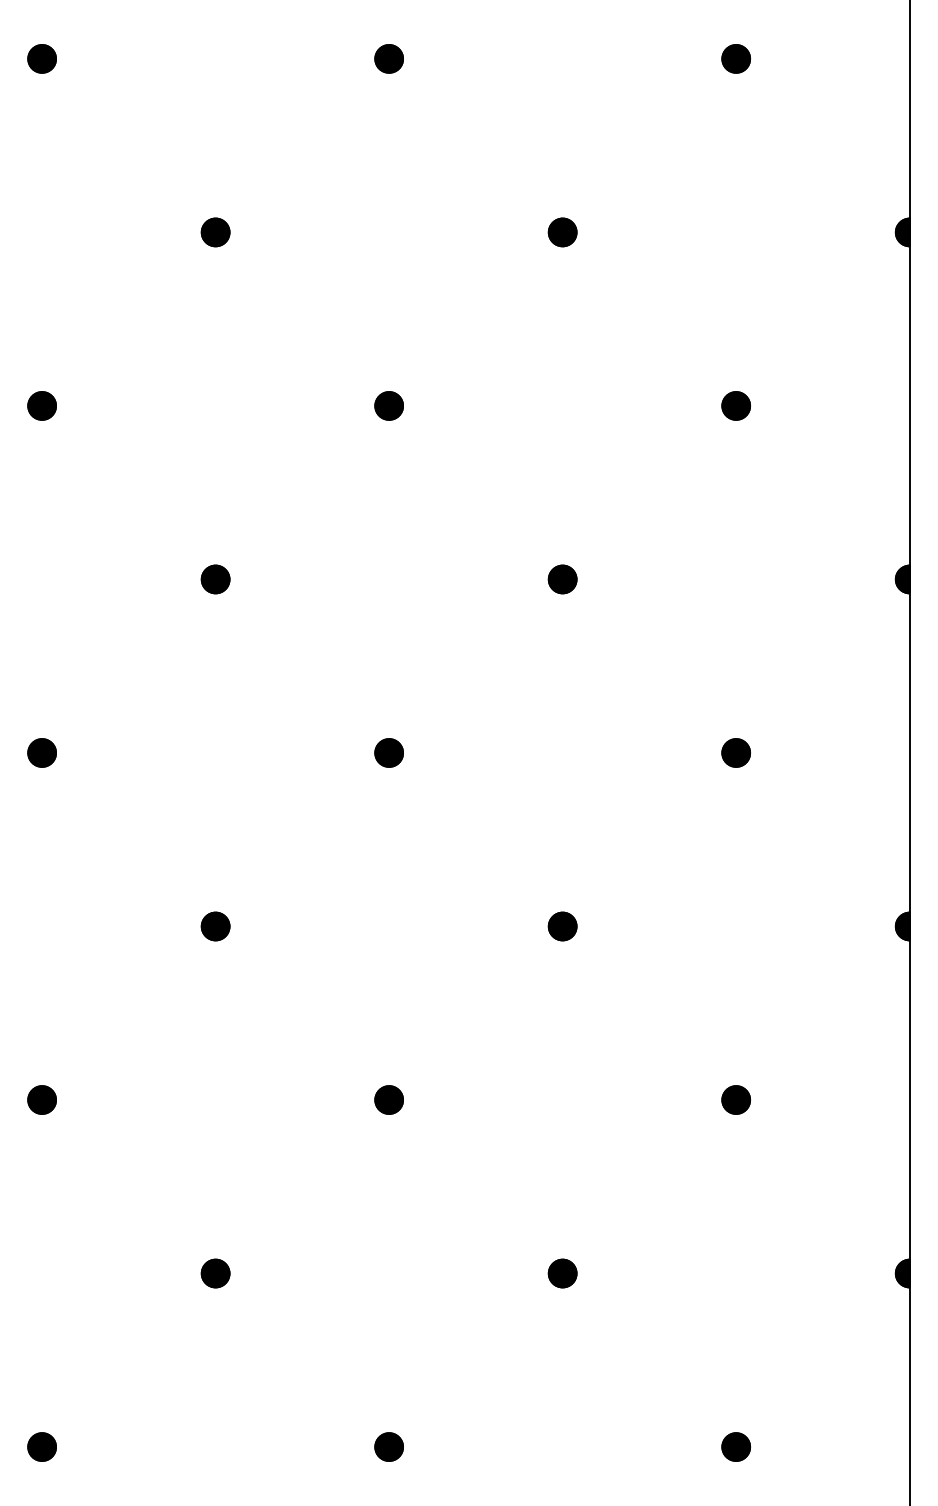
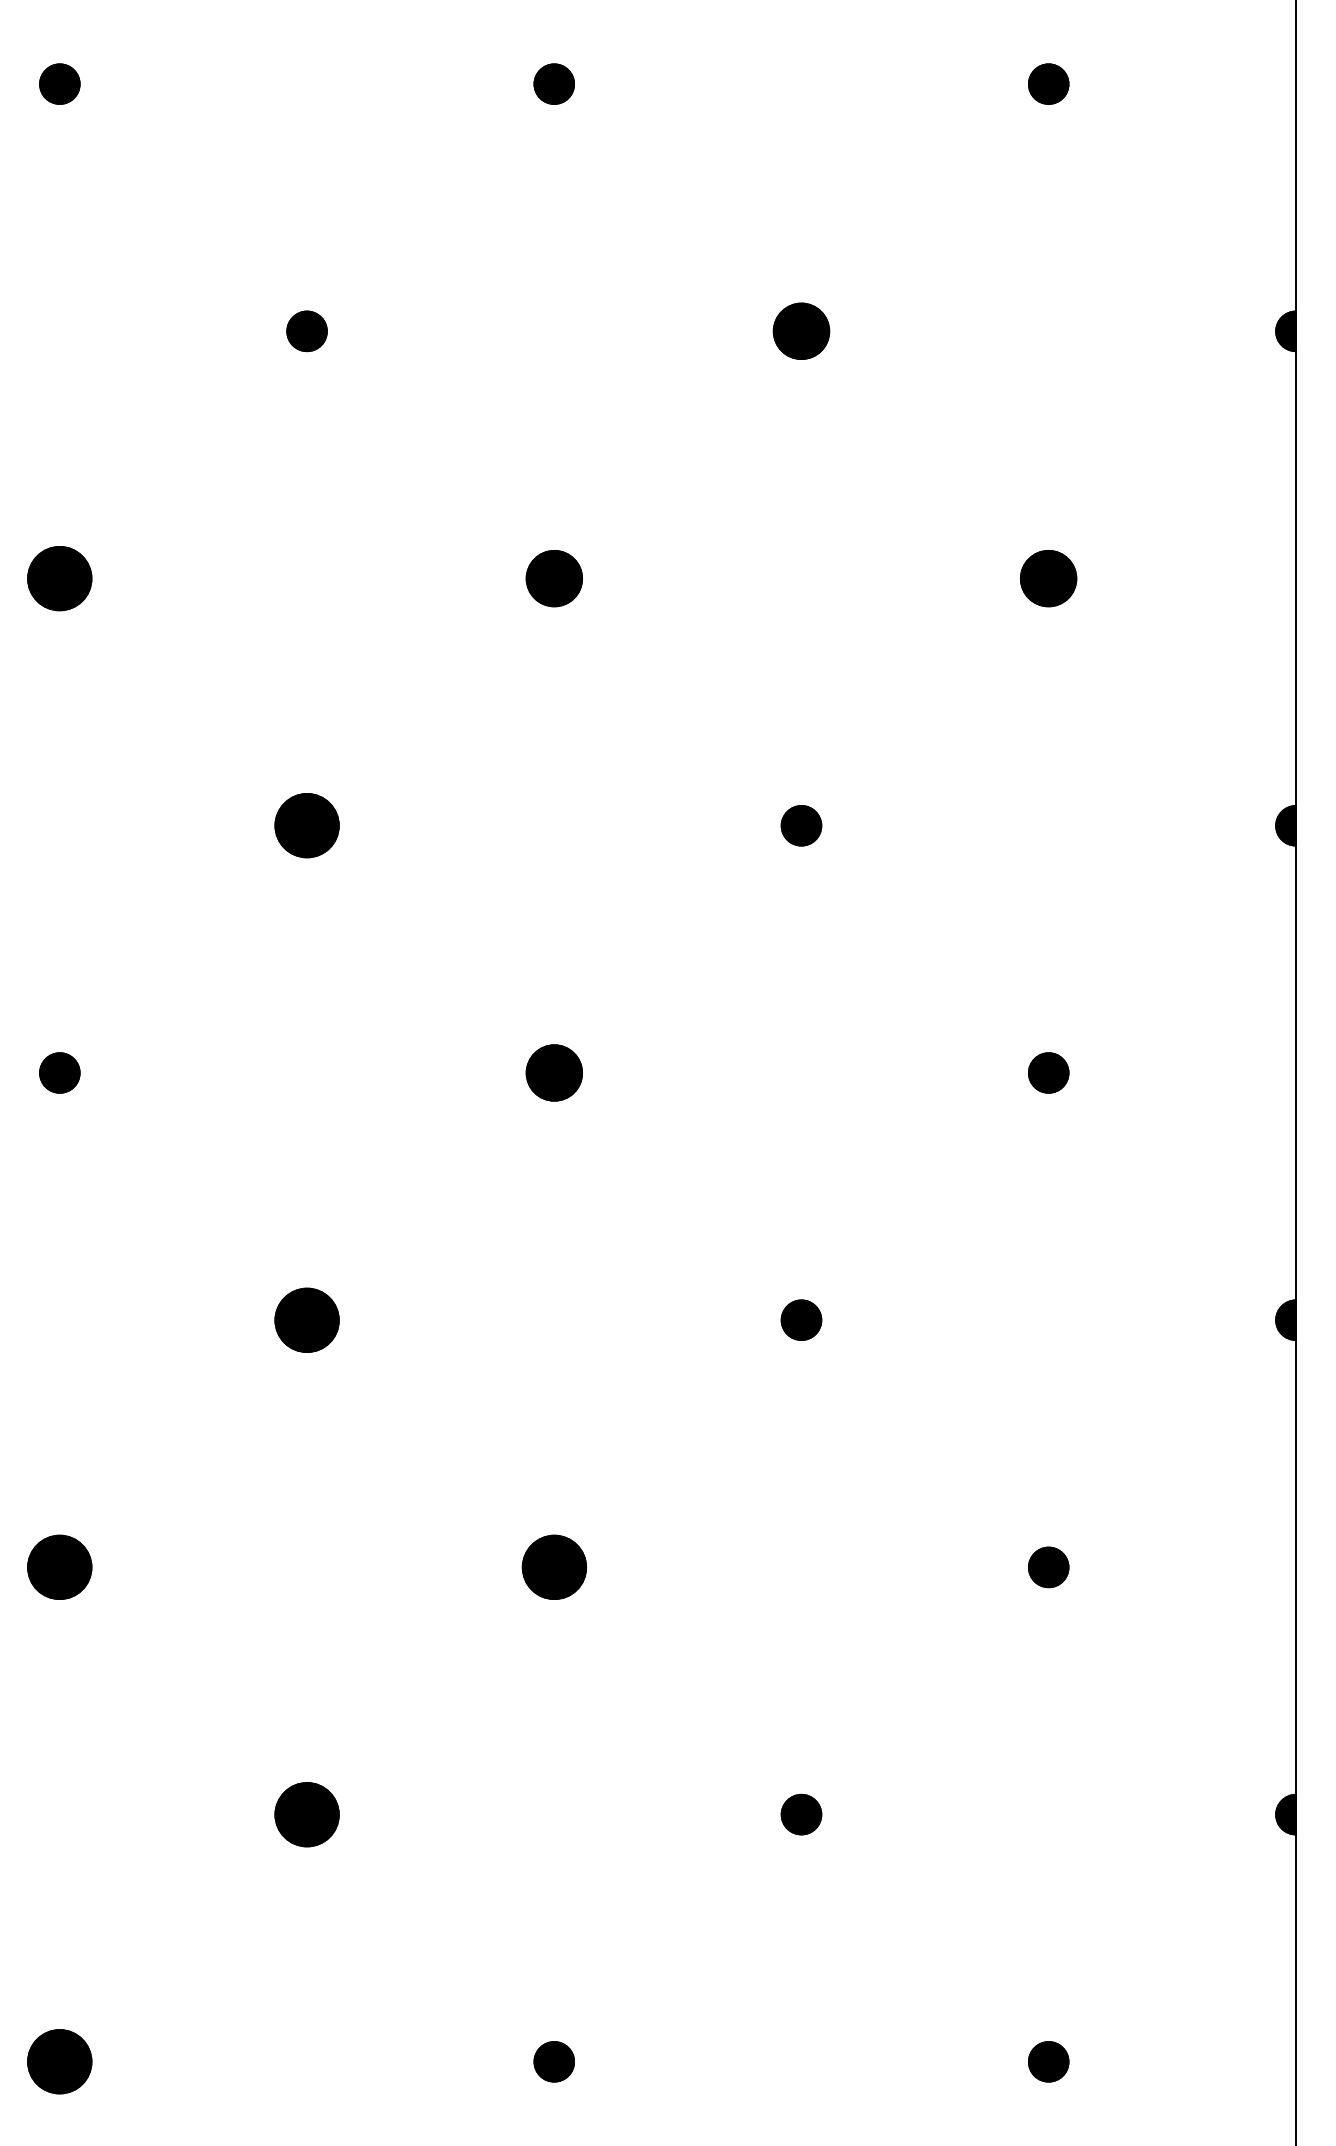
part: (562, 232) -> (801, 331), size x1.4
part: (41, 405) -> (59, 578), size x1.6
part: (388, 405) -> (553, 578), size x1.4
part: (736, 405) -> (1048, 578), size x1.4
part: (215, 579) -> (306, 825), size x1.6
part: (388, 752) -> (553, 1072), size x1.4
part: (215, 926) -> (306, 1319), size x1.6
part: (41, 1100) -> (59, 1567), size x1.6
part: (388, 1100) -> (553, 1567), size x1.6
part: (215, 1273) -> (306, 1814), size x1.6
part: (41, 1446) -> (59, 2061), size x1.6

